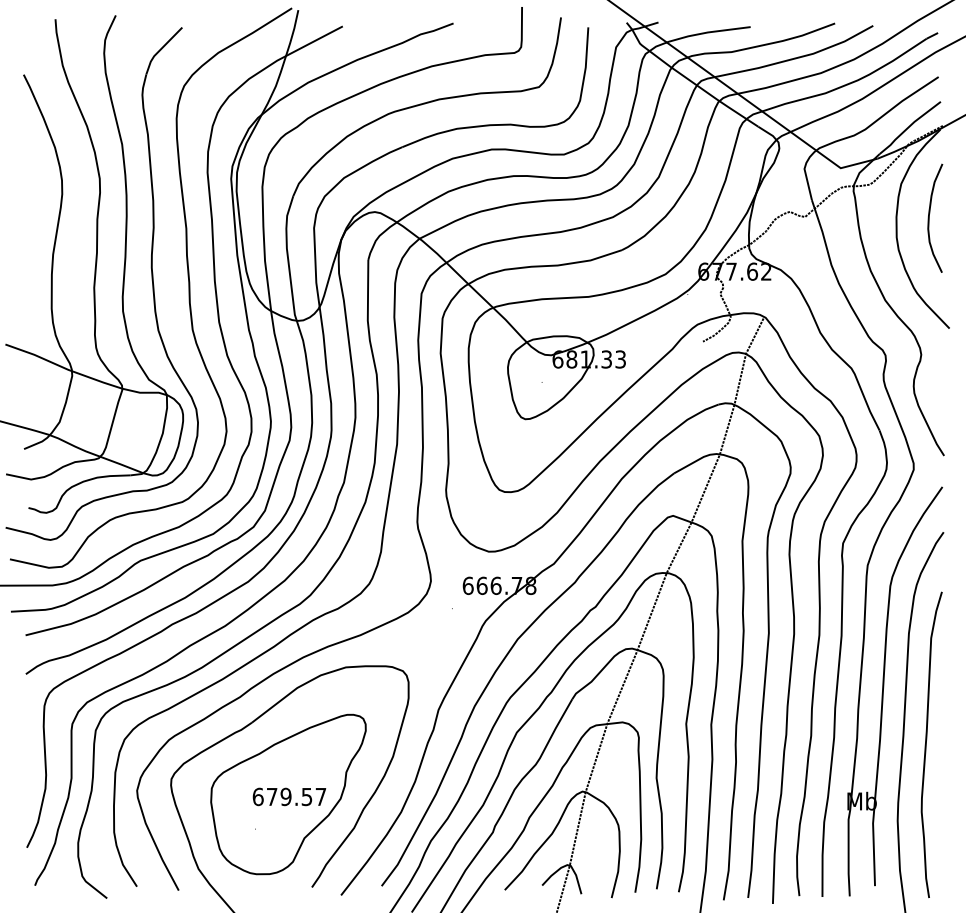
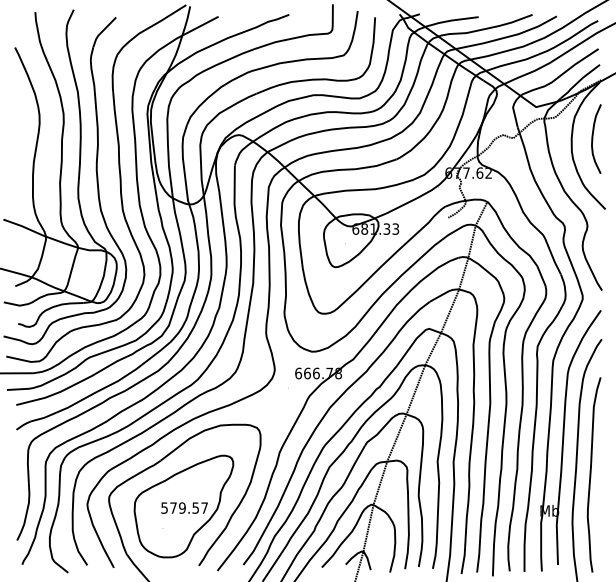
text: (257, 795) -> (164, 507), 679.57 -> 579.57

